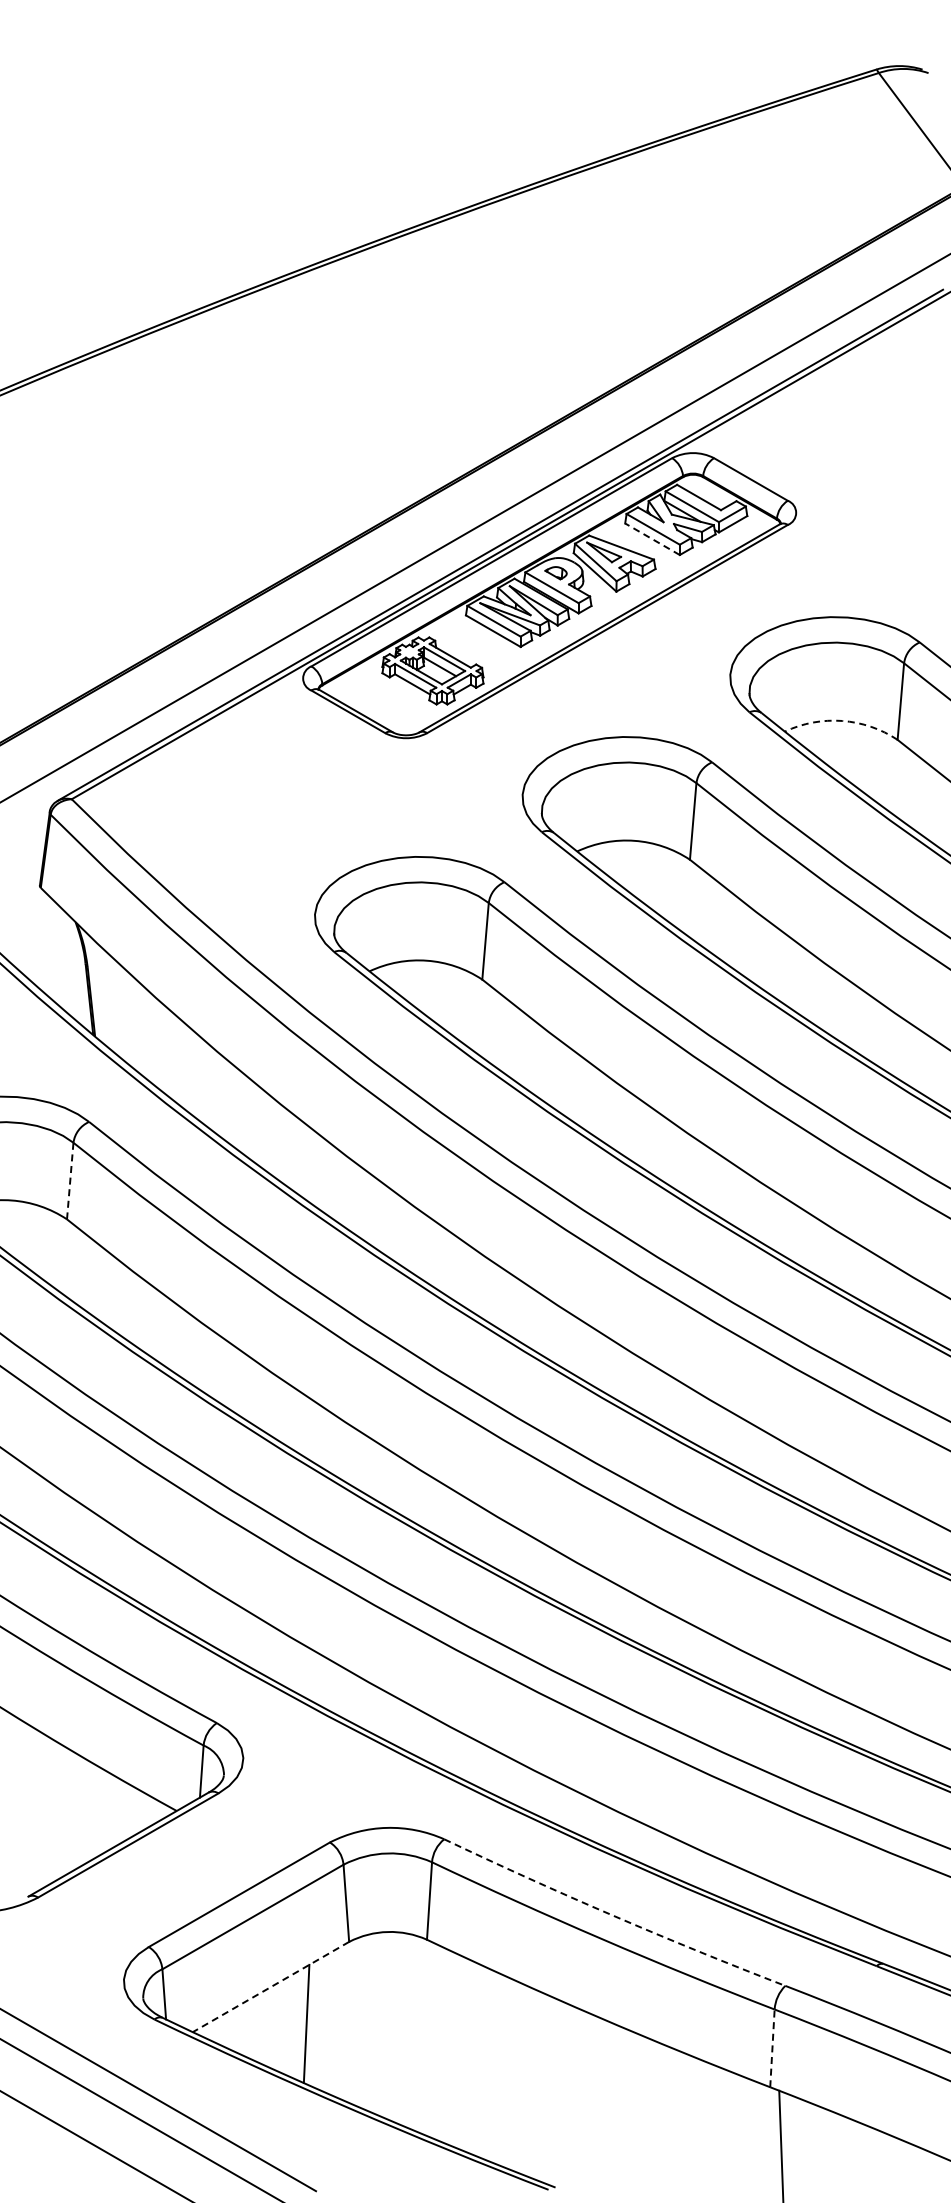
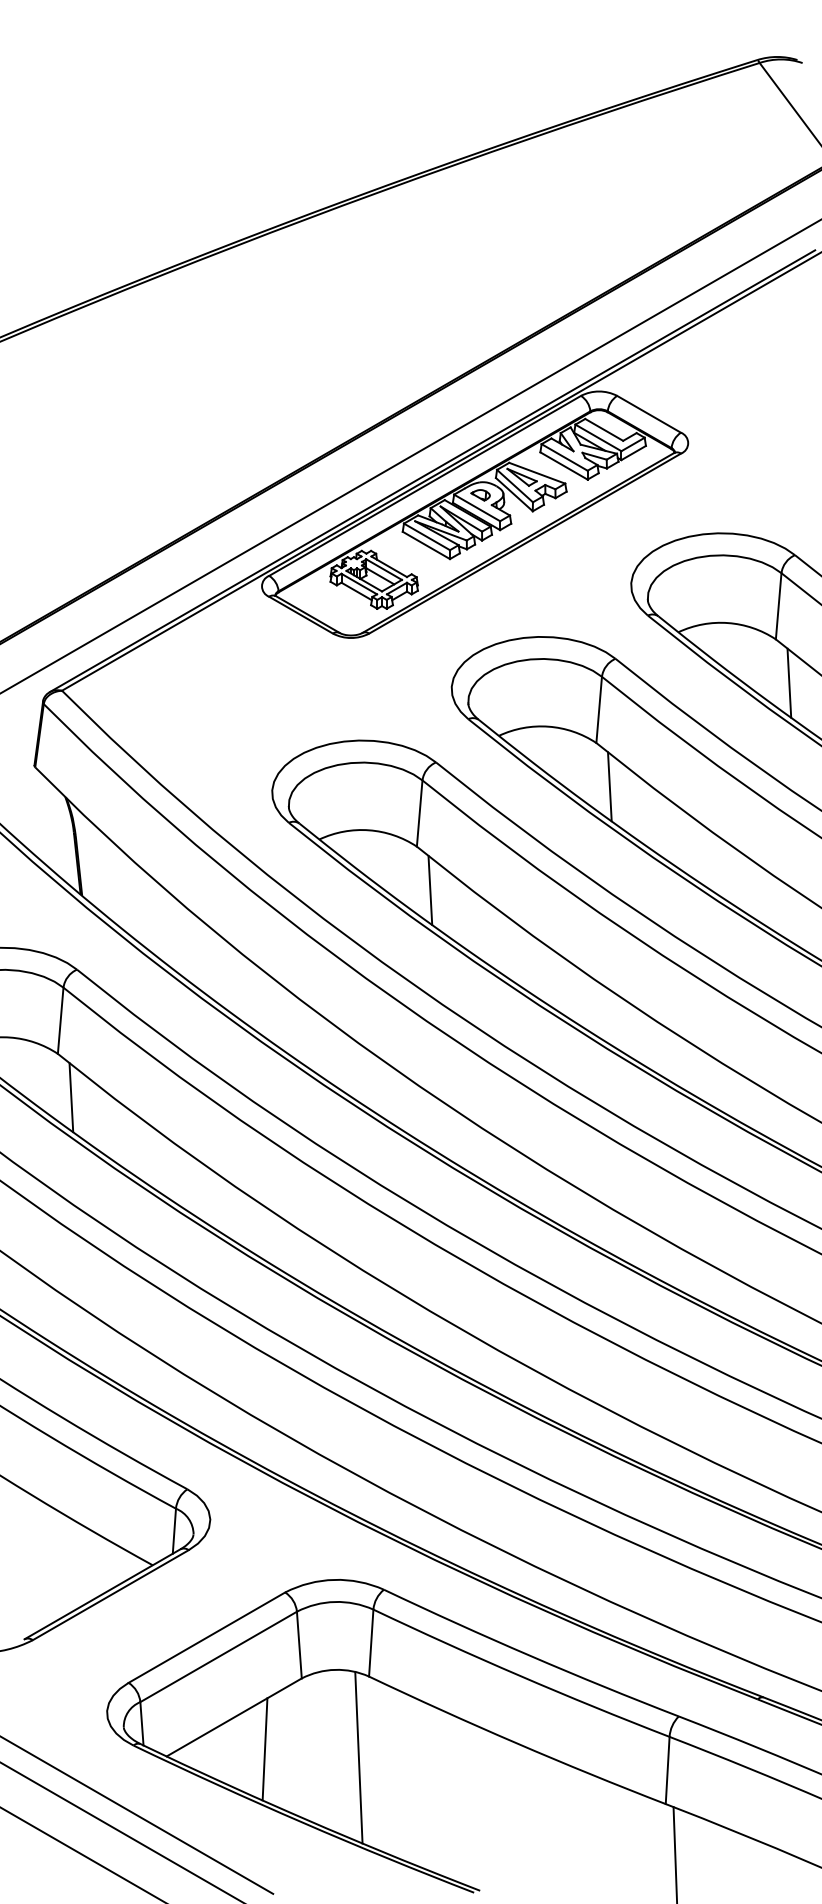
line: (652, 539) -> (563, 466), dashed -> solid
arc: (842, 720) -> (728, 622), dashed -> solid
line: (913, 790) -> (789, 683), added
line: (705, 910) -> (609, 786), added
line: (497, 1030) -> (430, 890), added
line: (70, 1180) -> (60, 1020), dashed -> solid
line: (82, 1269) -> (71, 1097), added
arc: (613, 1915) -> (530, 1655), dashed -> solid
line: (270, 1987) -> (233, 1717), dashed -> solid
line: (415, 2033) -> (359, 1757), added
line: (772, 2048) -> (667, 1770), dashed -> solid

